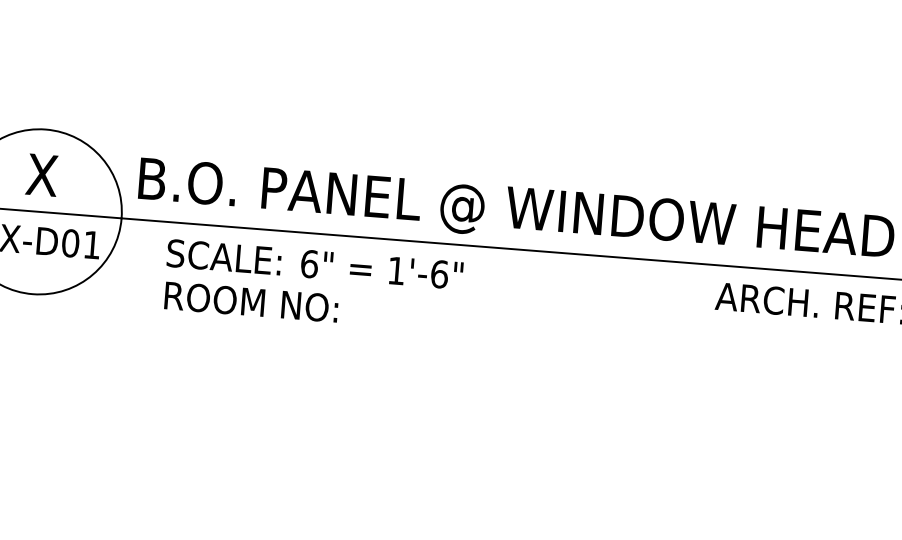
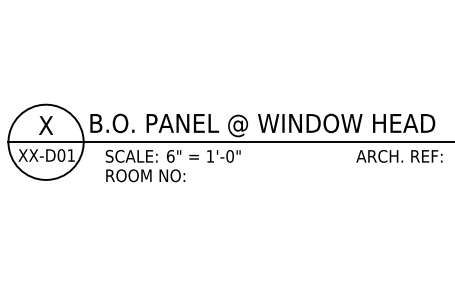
text: (438, 274) -> (229, 156), 1'-6" -> 1'-0"

